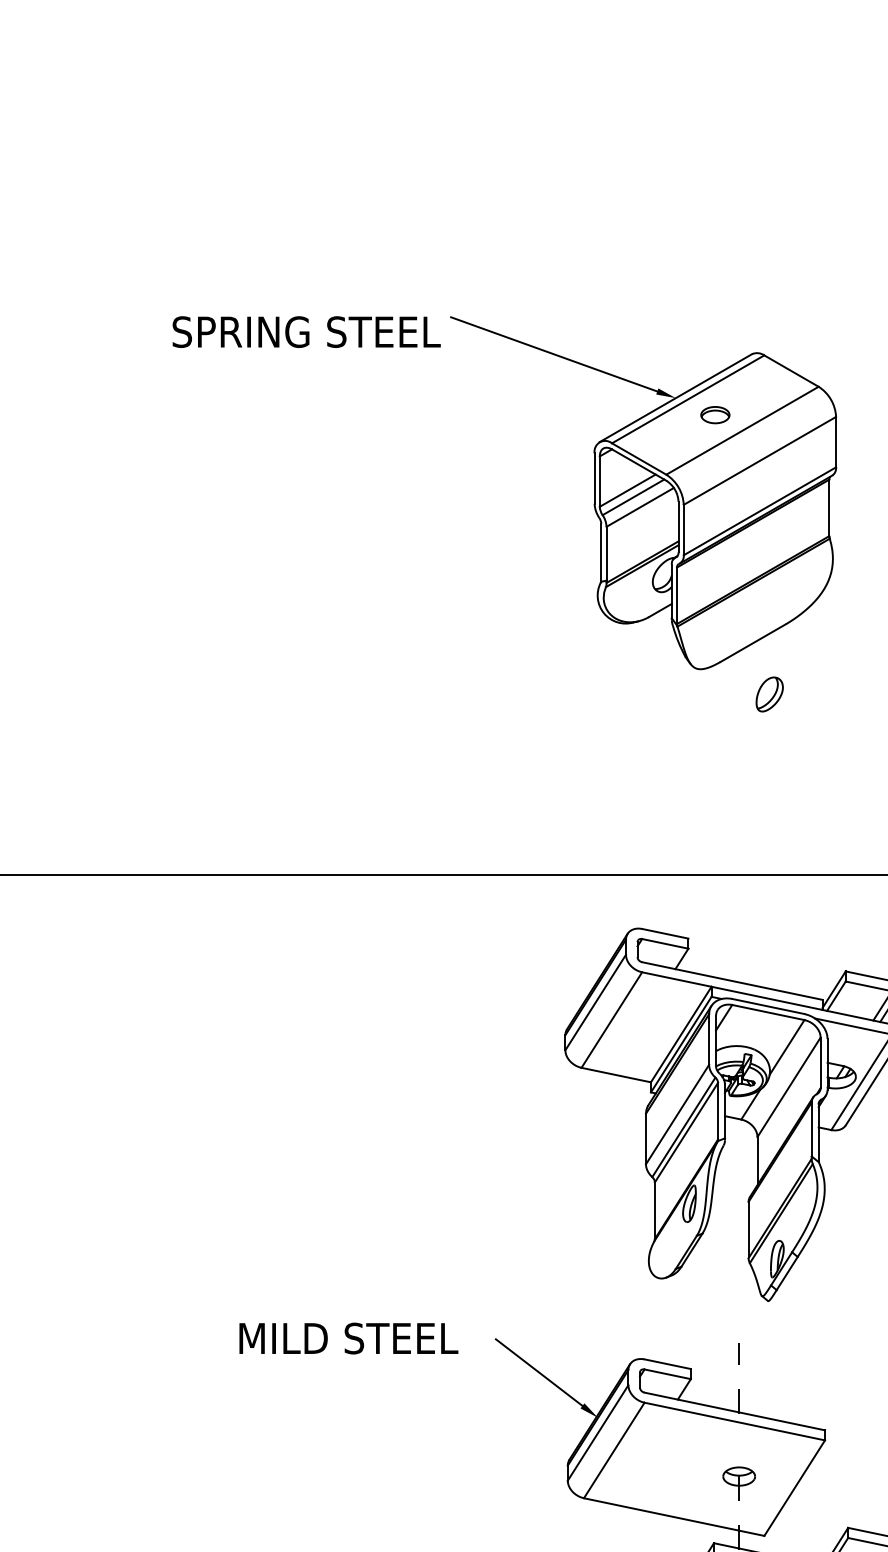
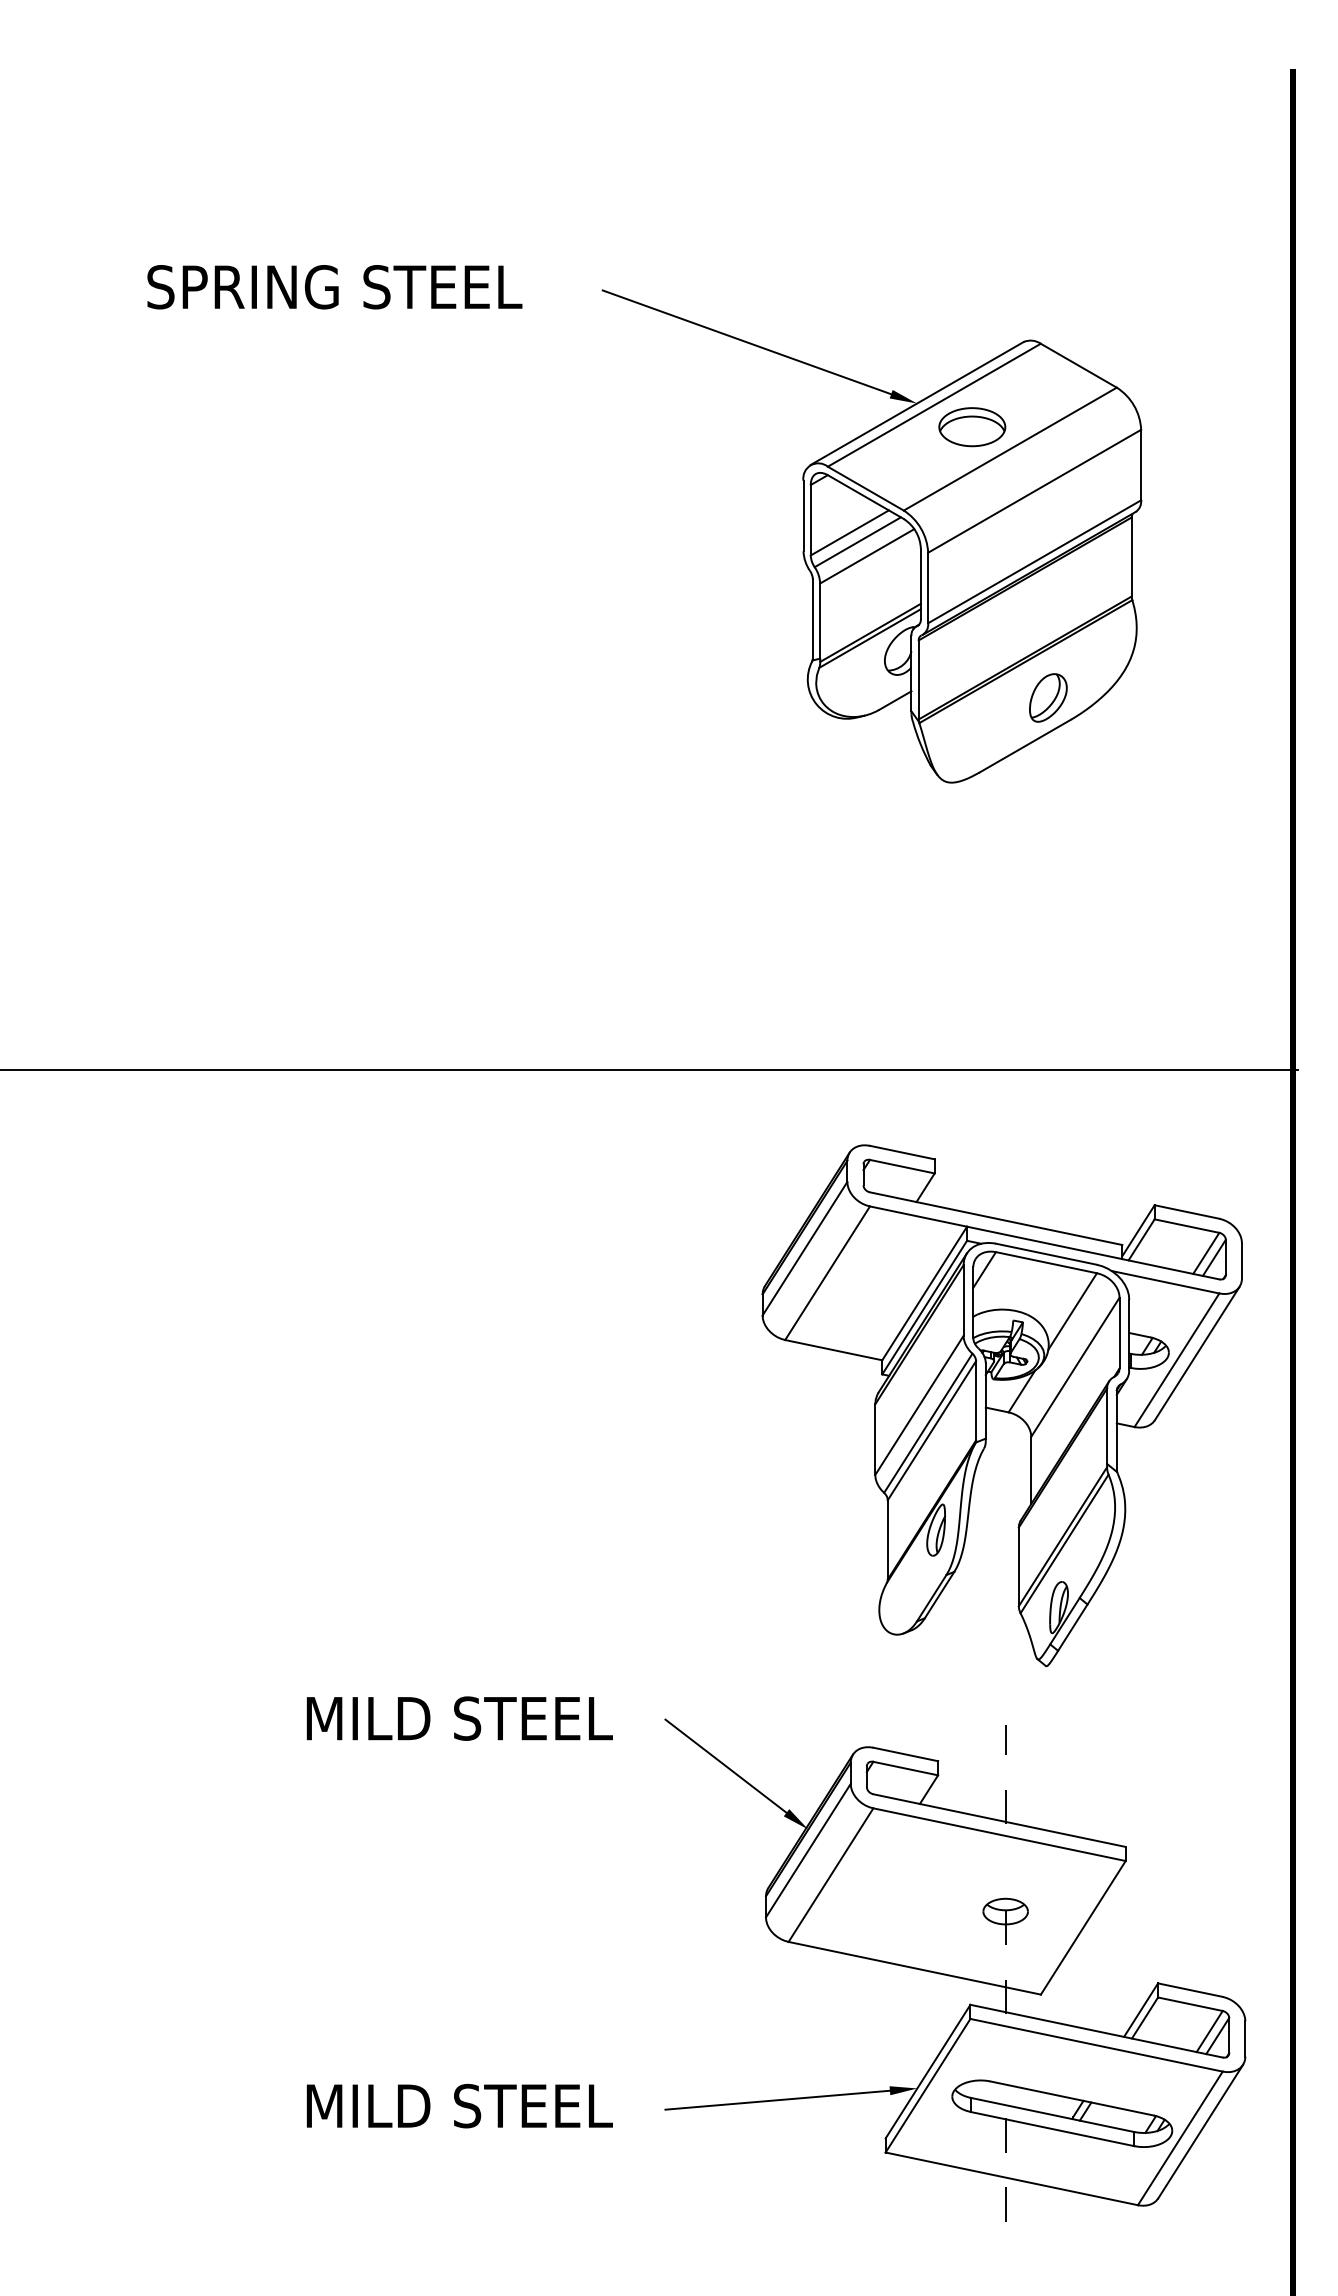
text: (306, 332) -> (334, 287), moved
part: (715, 415) -> (972, 427), size x1.67
part: (769, 694) -> (1048, 697), moved

